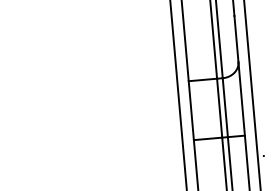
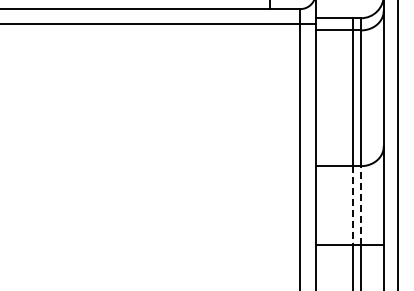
line: (225, 107) -> (361, 205), solid -> dashed
line: (219, 108) -> (353, 206), solid -> dashed

